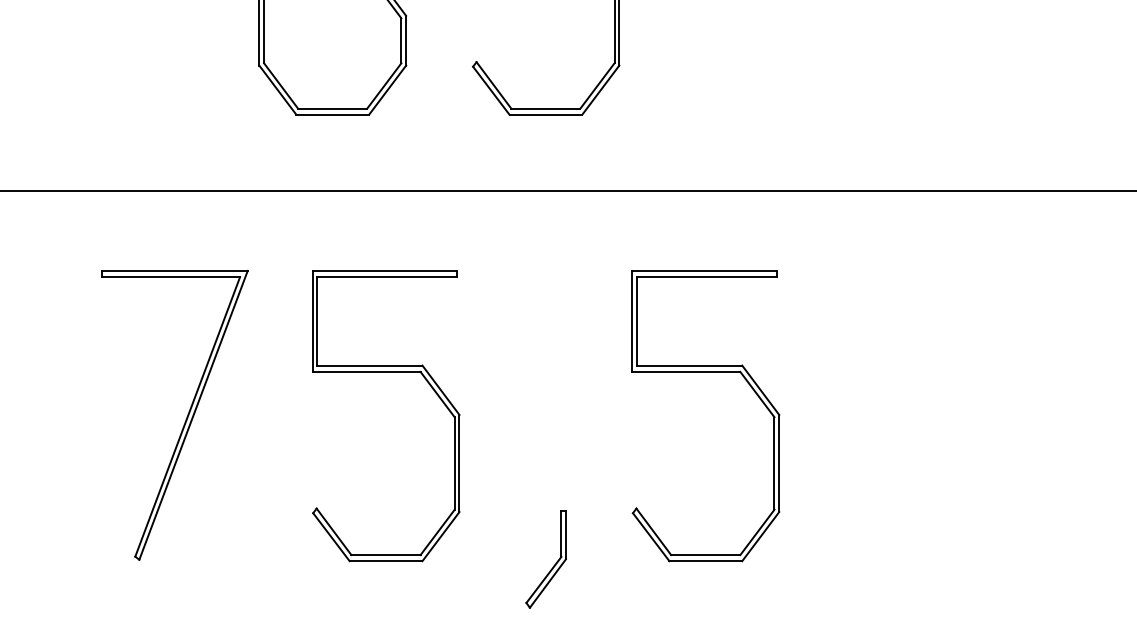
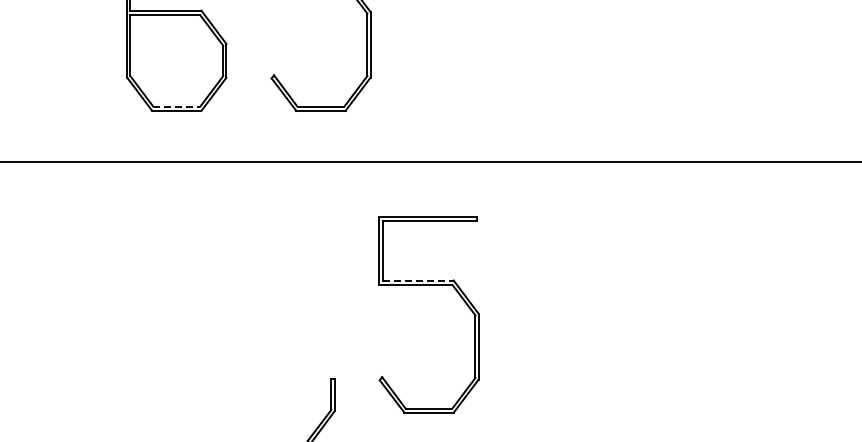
line: (333, 108) -> (177, 106), solid -> dashed
line: (690, 365) -> (418, 280), solid -> dashed
part: (385, 372) -> (212, 285), removed
part: (185, 417) -> (77, 315), removed

